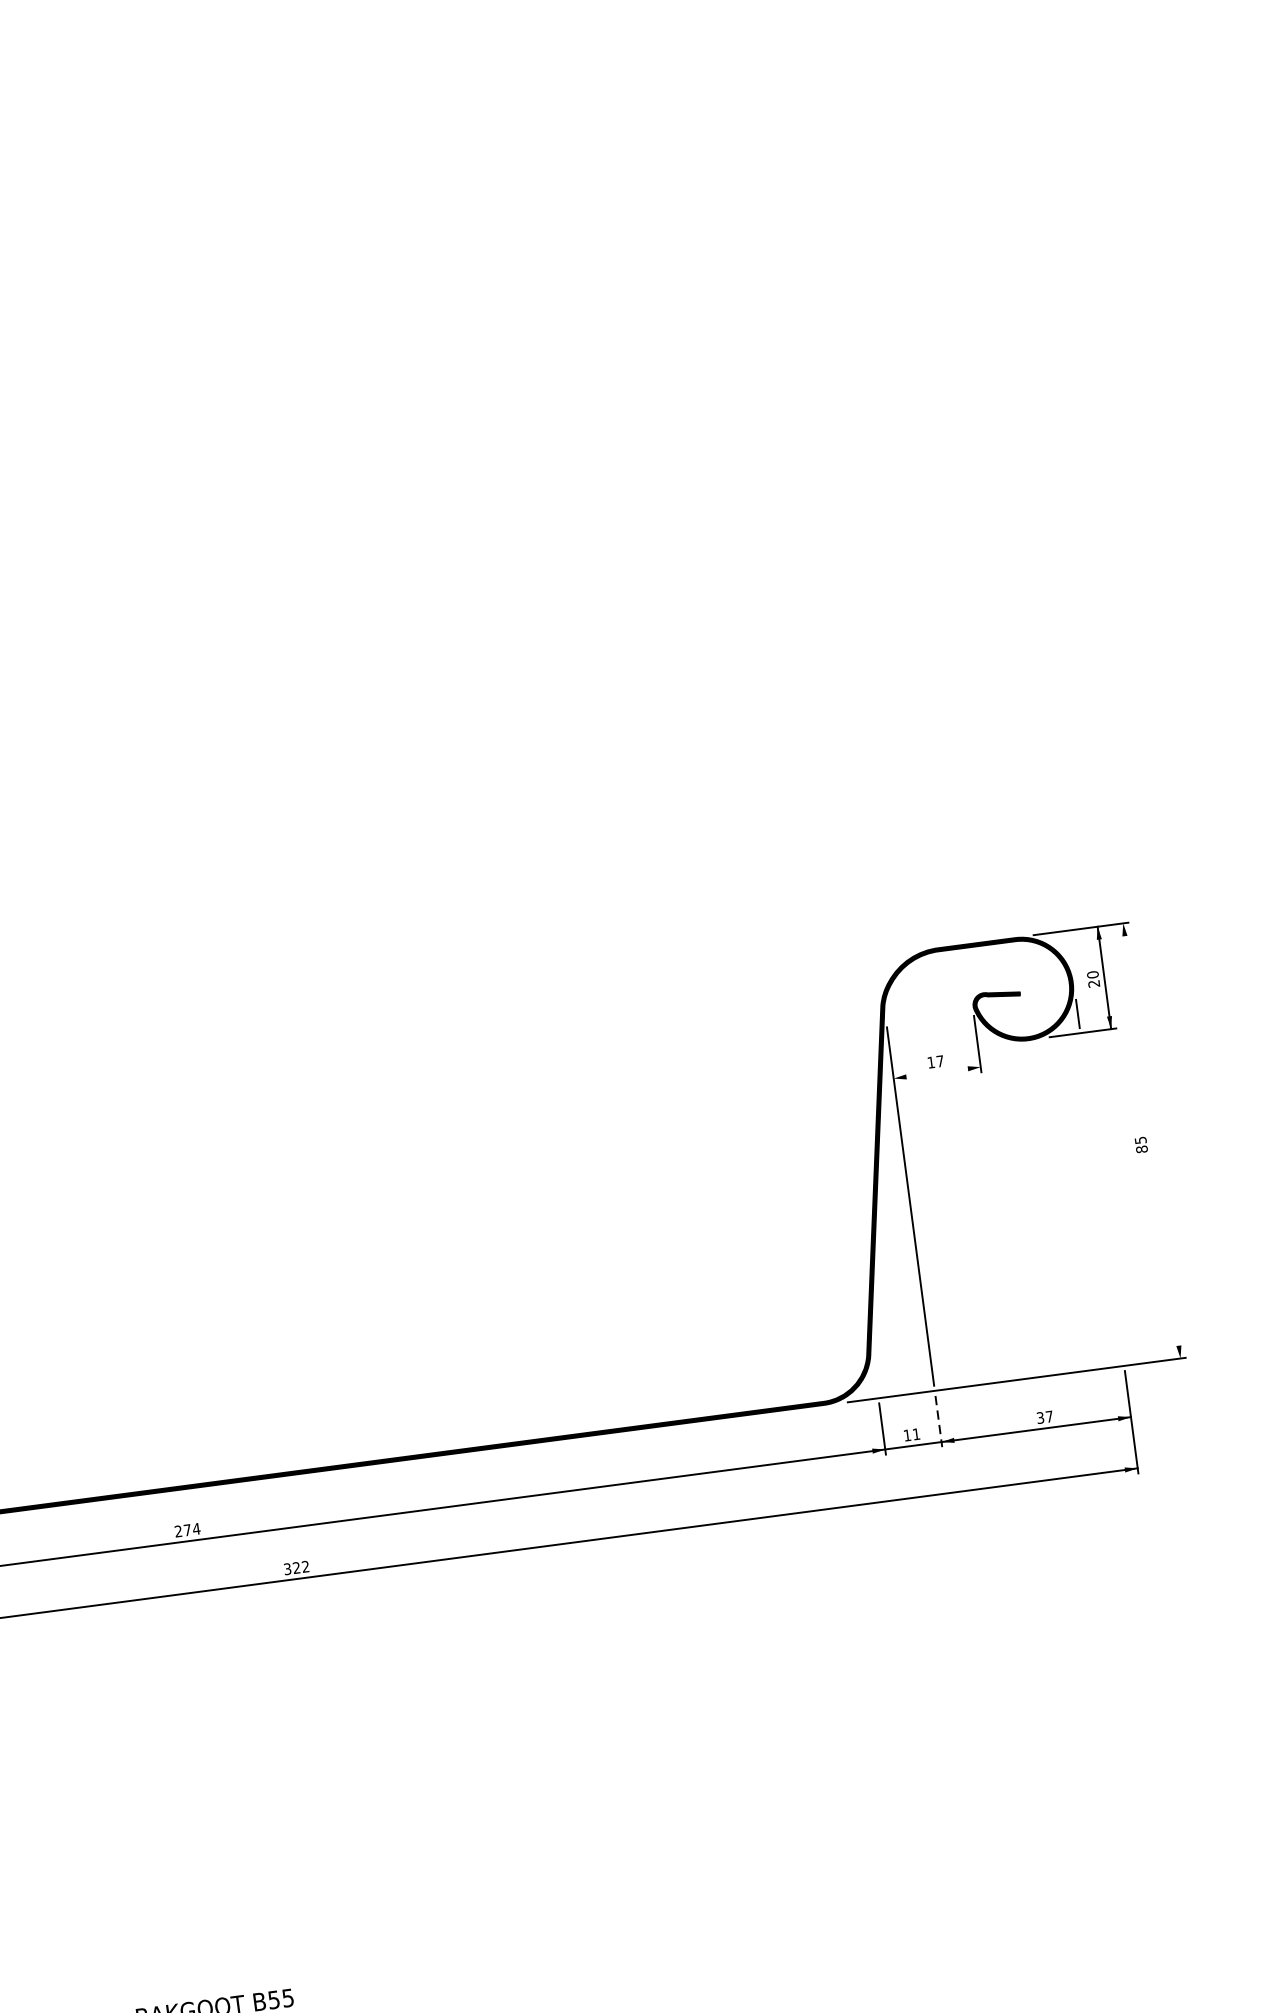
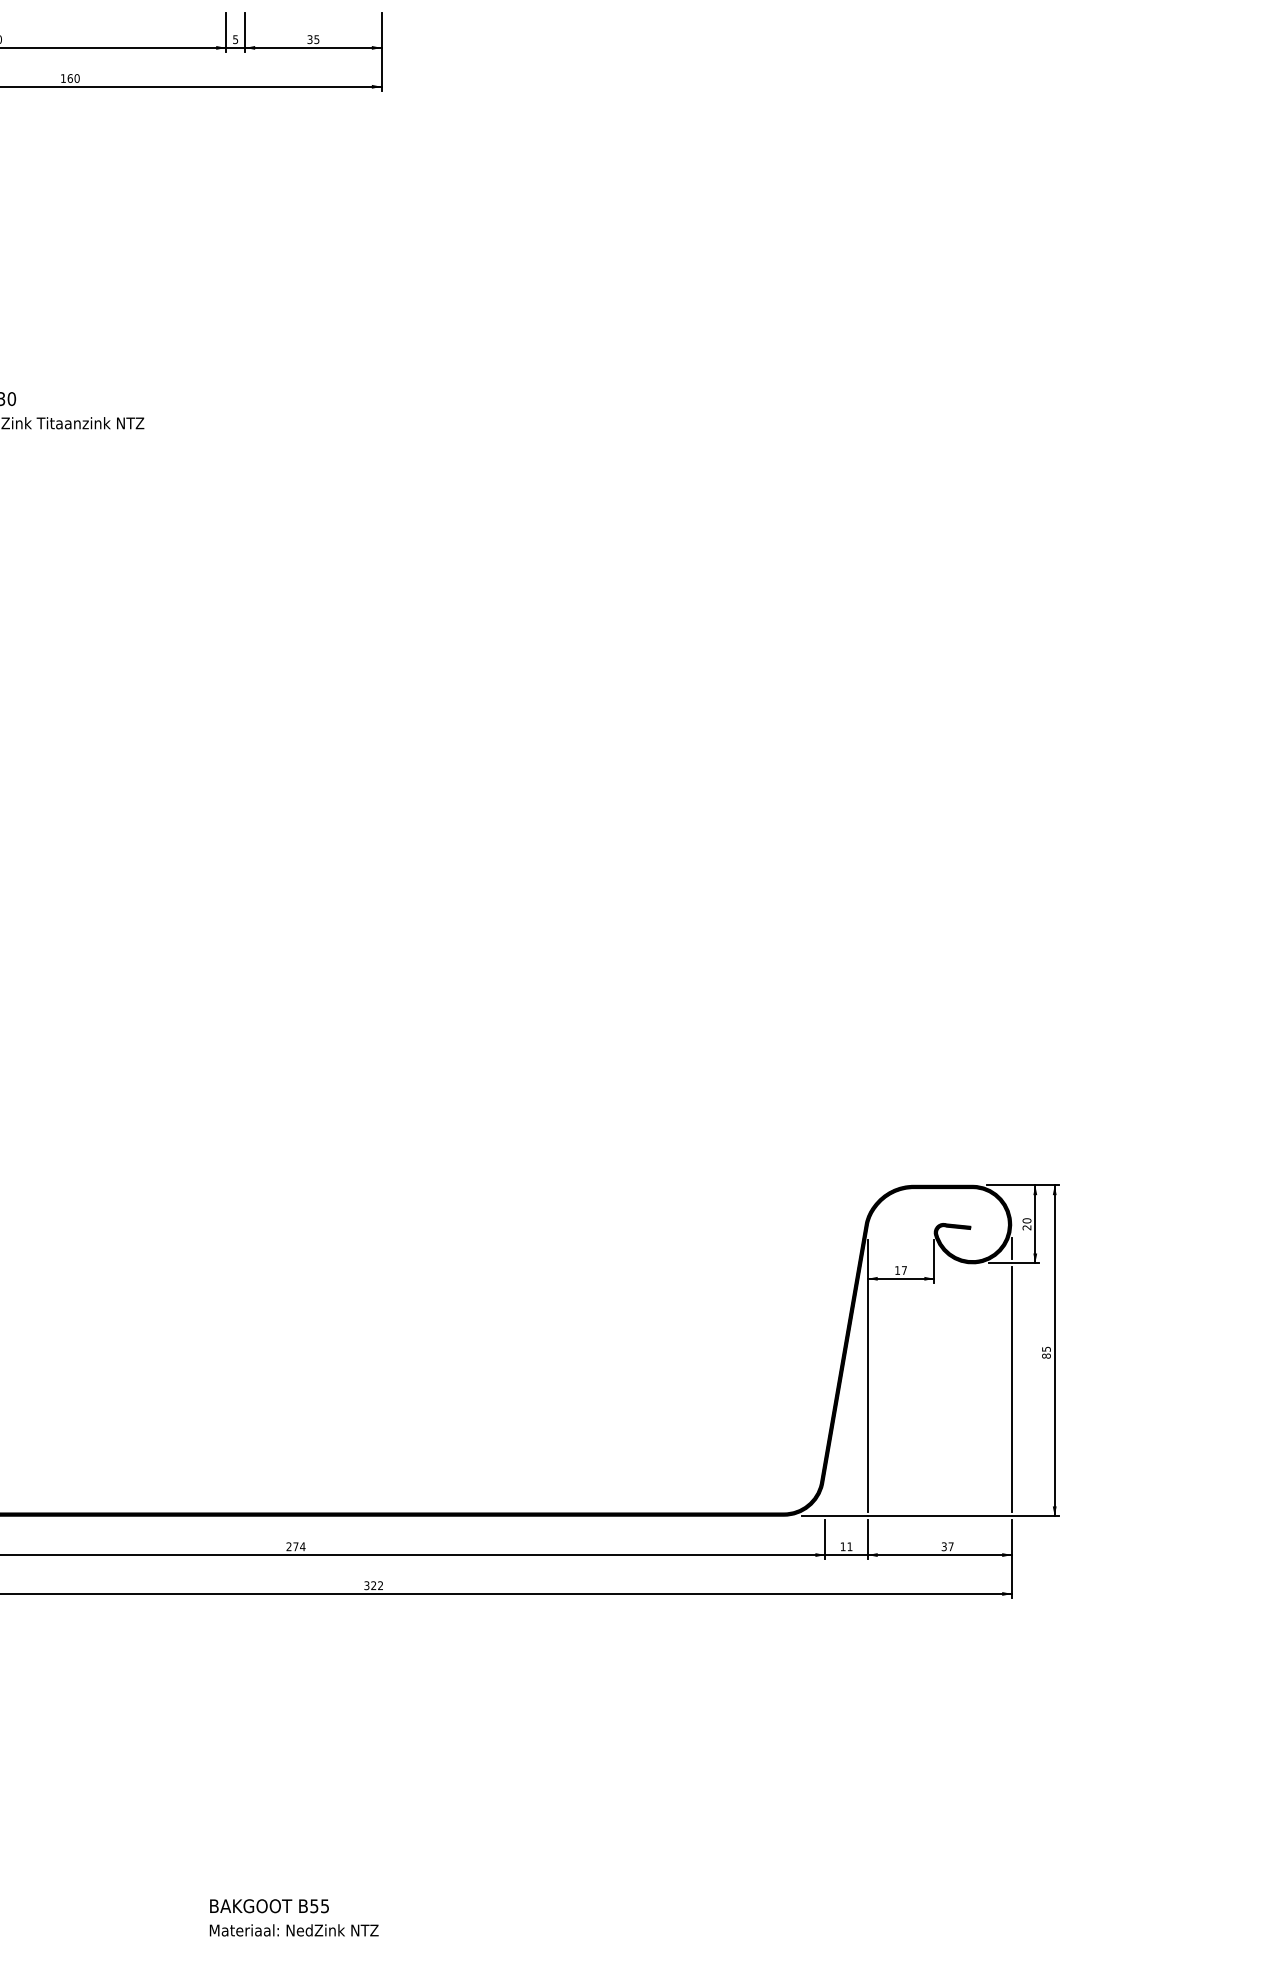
line: (936, 1072) -> (900, 1278), added
line: (1151, 1140) -> (1054, 1350), added
line: (1101, 1199) -> (1011, 1389), added
line: (938, 1421) -> (867, 1539), dashed -> solid

